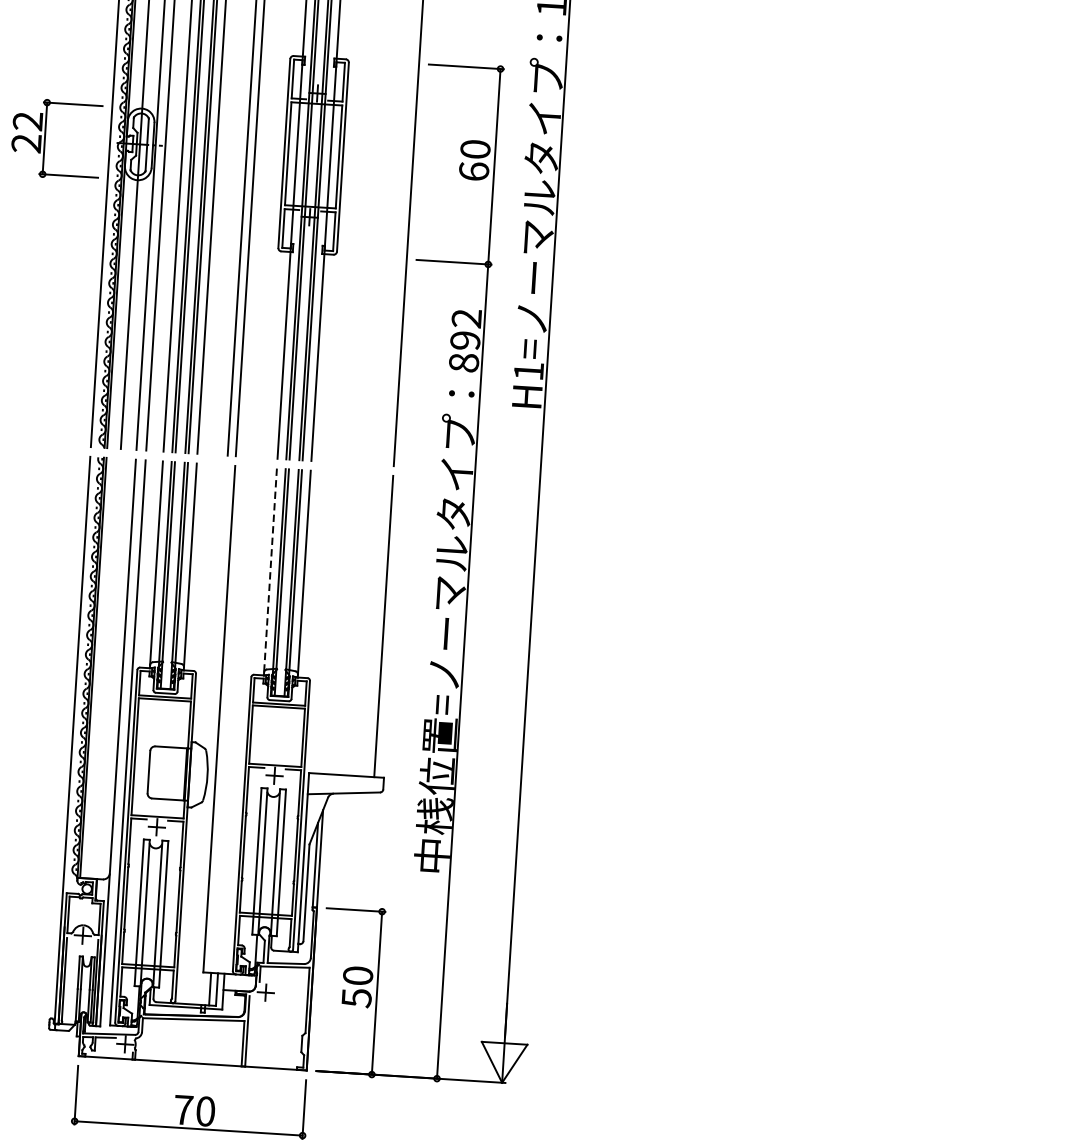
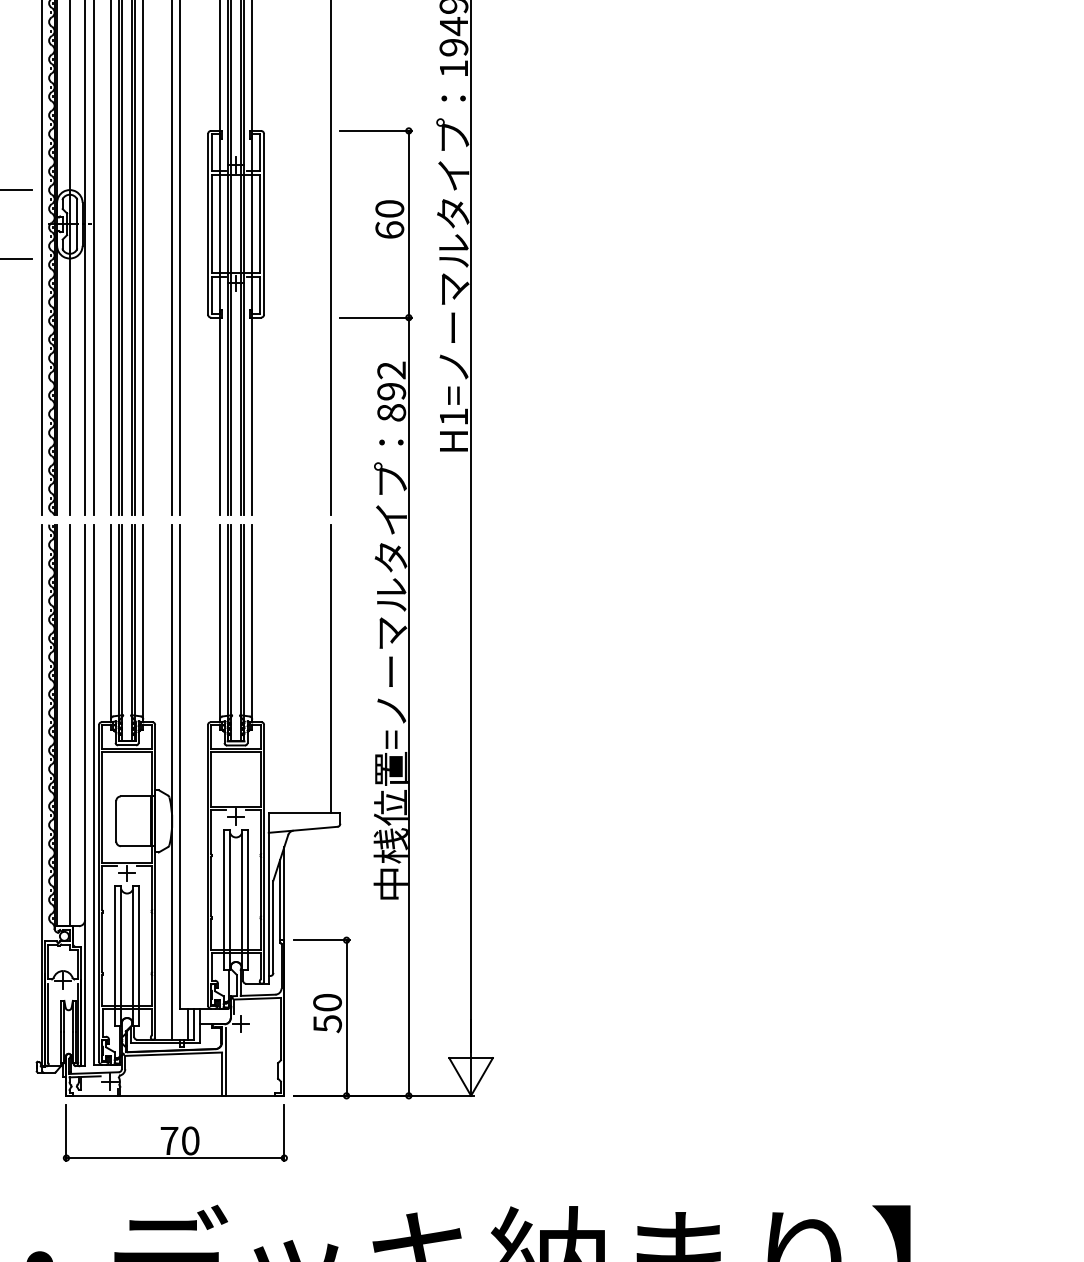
line: (270, 570) -> (219, 622), dashed -> solid
line: (107, 668) -> (70, 725), added
line: (210, 734) -> (172, 781), added

